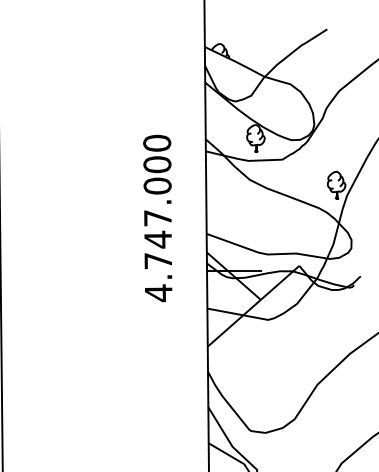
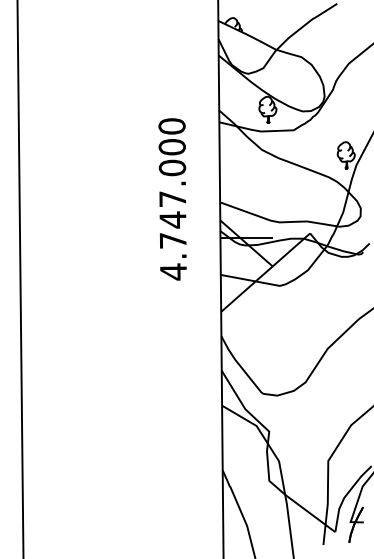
text: (157, 218) -> (172, 199), moved

